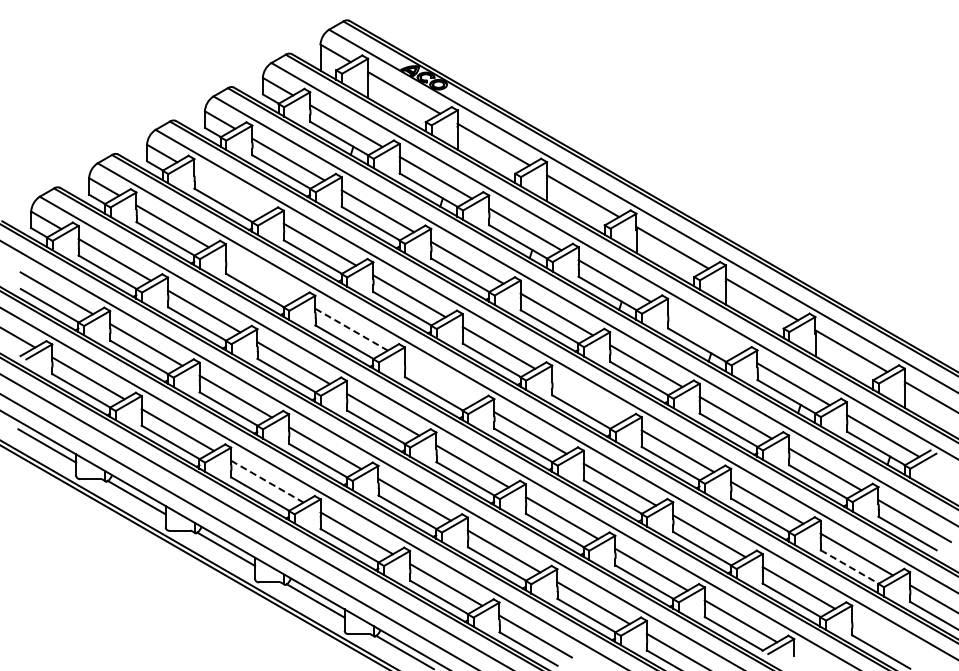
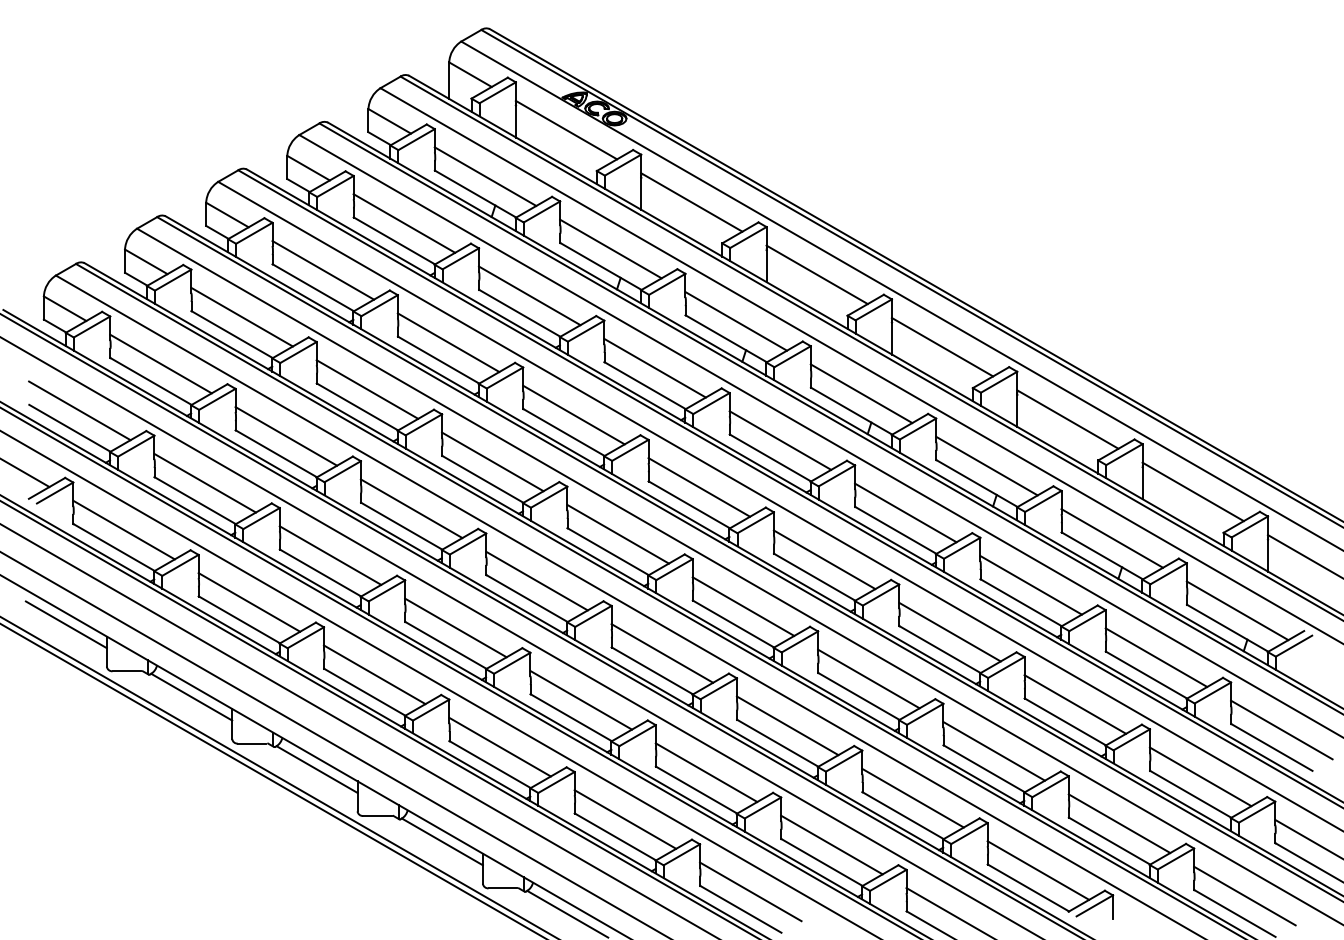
line: (230, 192) -> (323, 269), added
line: (261, 277) -> (366, 388), added
line: (351, 329) -> (492, 461), dashed -> solid
line: (704, 332) -> (987, 465), added
line: (440, 381) -> (617, 534), added
line: (588, 399) -> (824, 559), added
line: (267, 481) -> (374, 674), dashed -> solid
line: (850, 567) -> (1191, 795), dashed -> solid
line: (888, 639) -> (1245, 895), added

